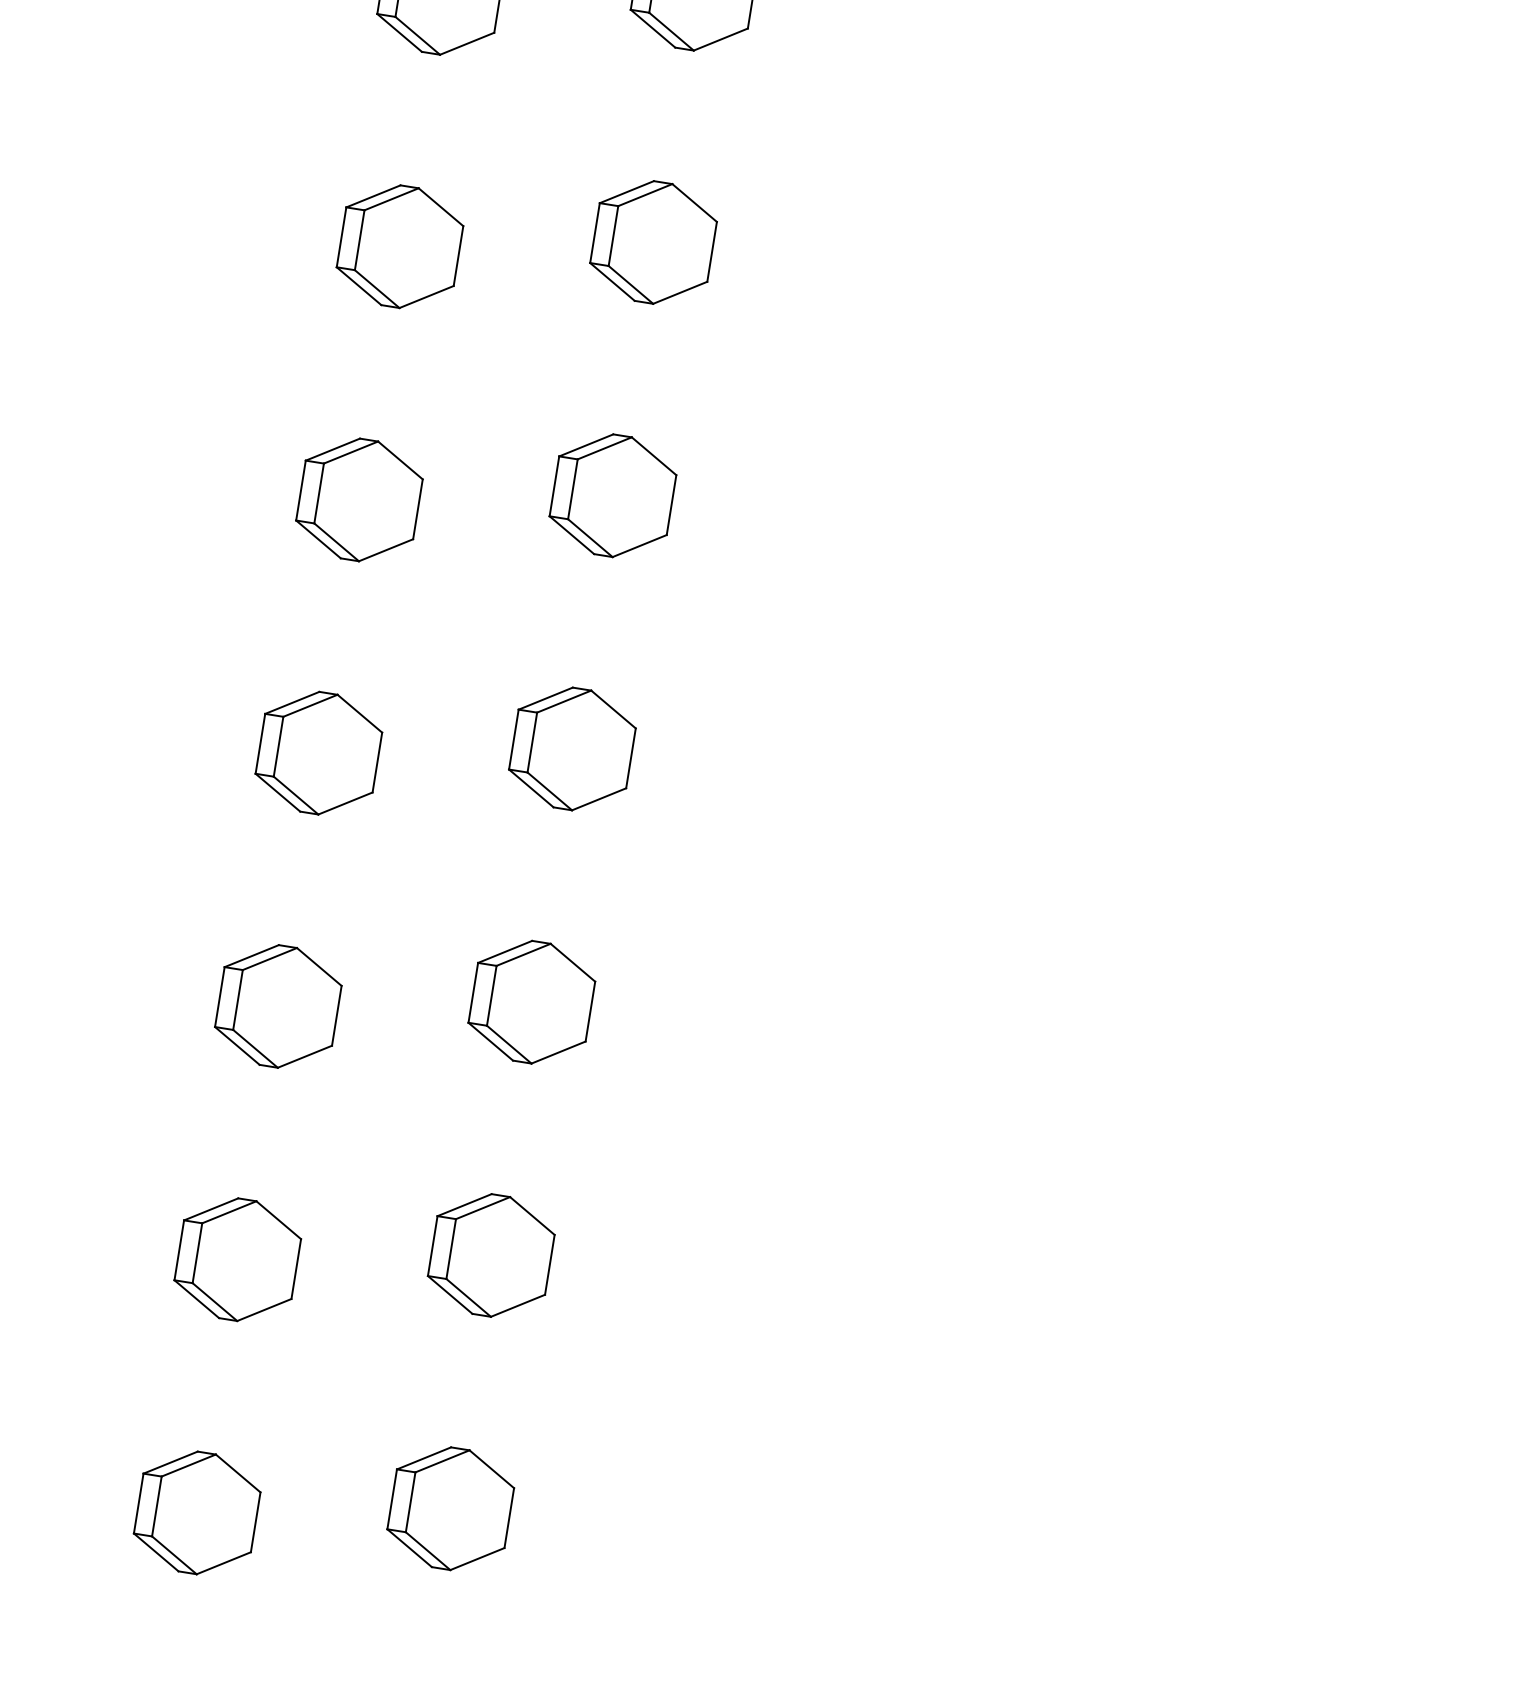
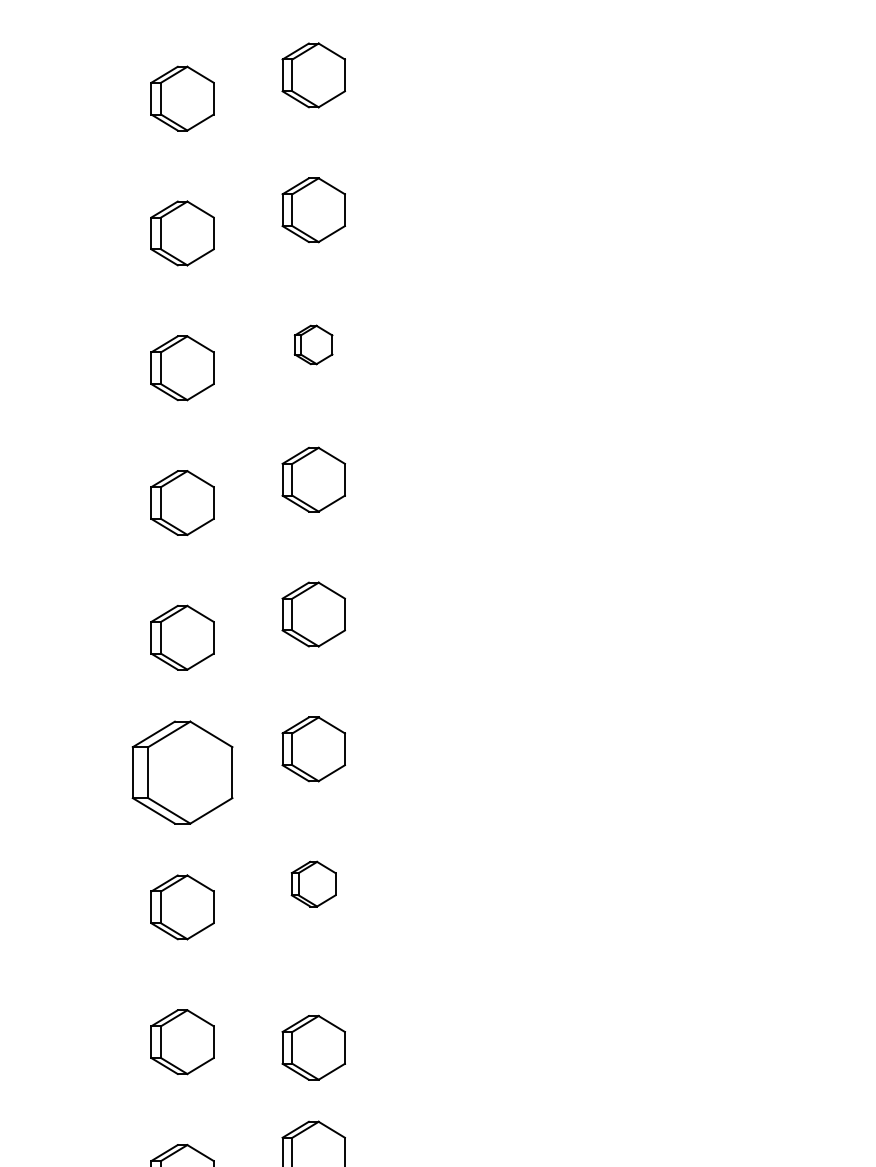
part: (653, 241) -> (313, 344), size x0.6
part: (278, 1006) -> (182, 772), size x1.6
part: (490, 1256) -> (313, 884), size x0.7
part: (450, 1507) -> (313, 1047), moved

